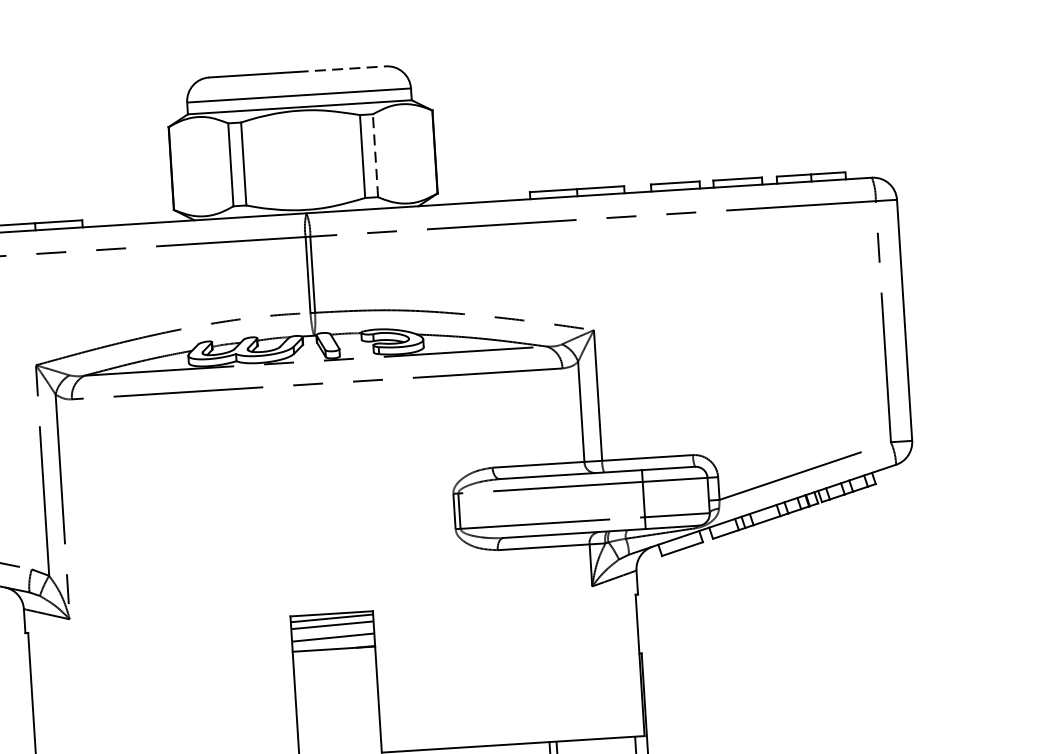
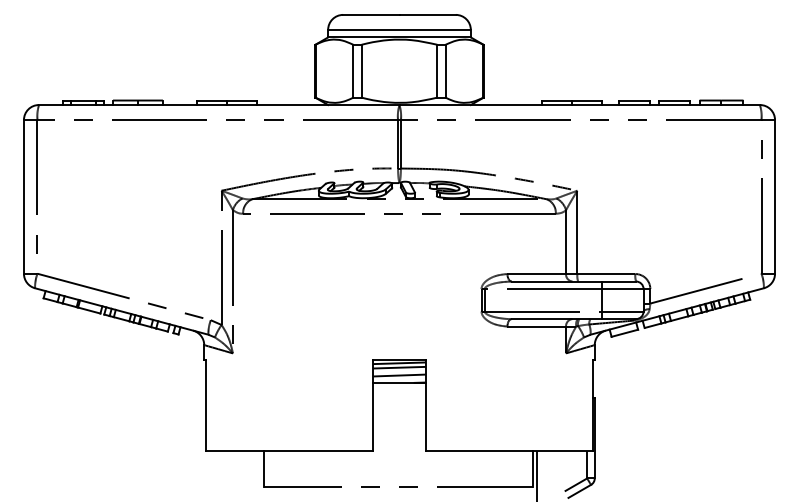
line: (343, 68) -> (428, 14), dashed -> solid
line: (375, 154) -> (445, 70), dashed -> solid

